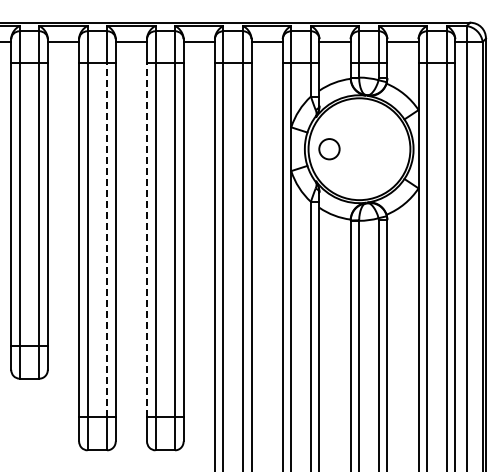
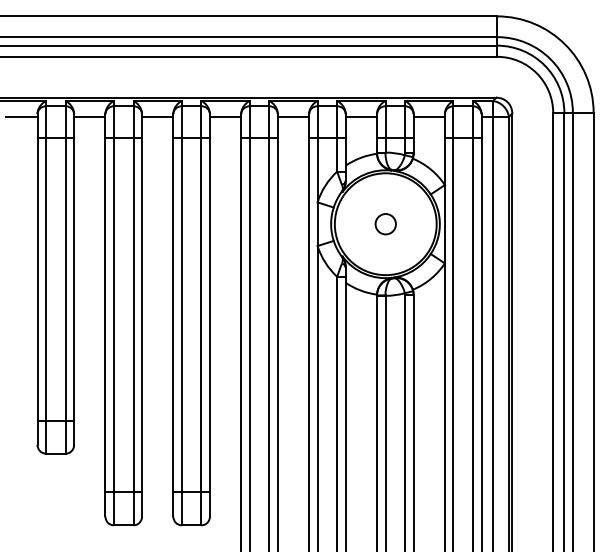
circle: (329, 149) -> (385, 224), moved
line: (107, 239) -> (133, 314), dashed -> solid
line: (147, 239) -> (173, 314), dashed -> solid

